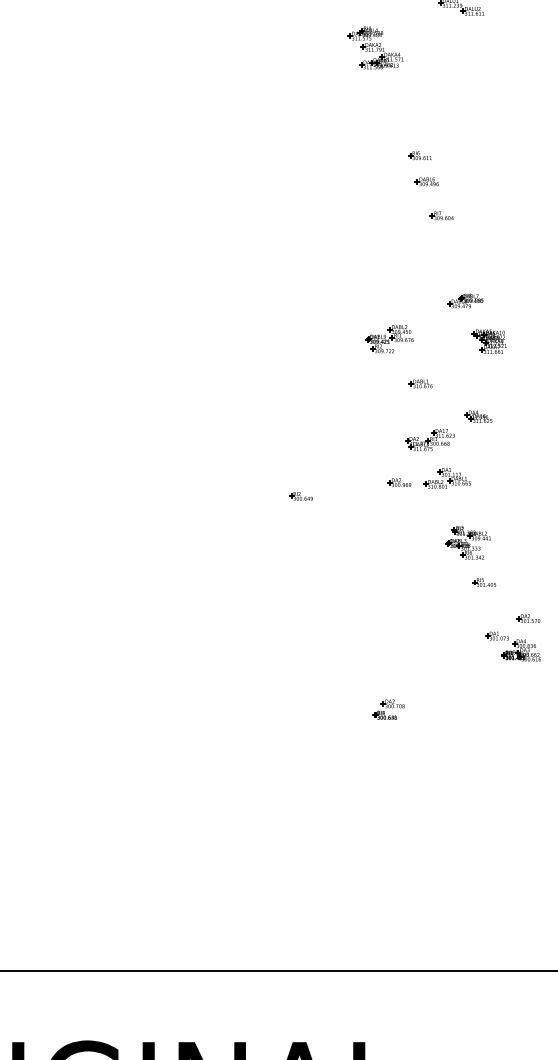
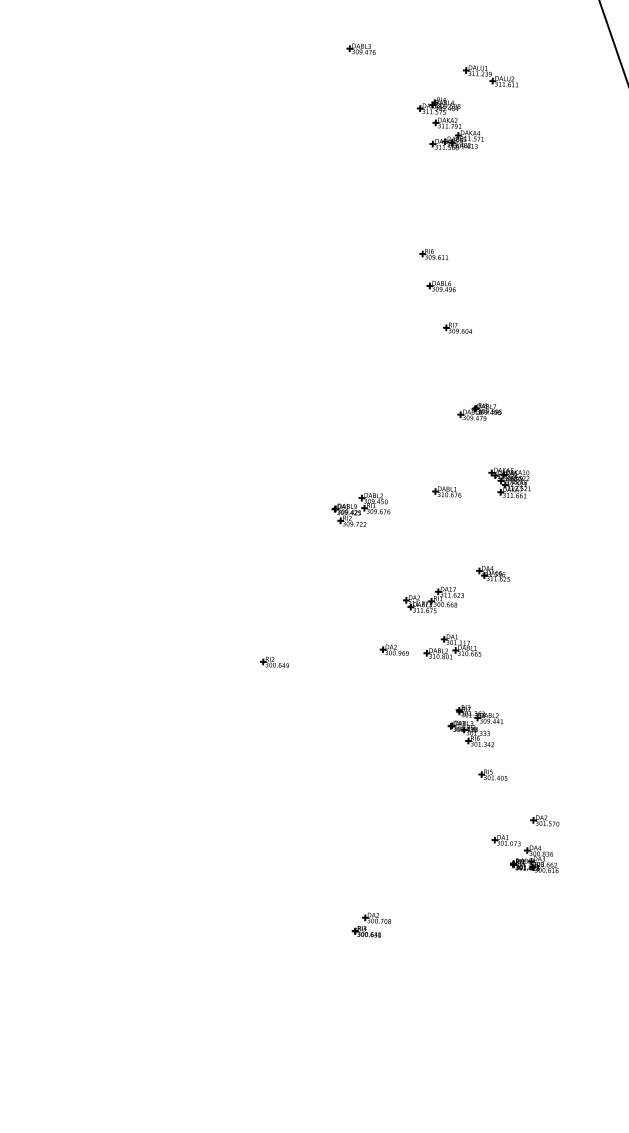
part: (375, 47) -> (450, 123), moved
part: (465, 300) -> (479, 411), moved
part: (389, 339) -> (360, 510), moved
part: (420, 383) -> (446, 491), moved

